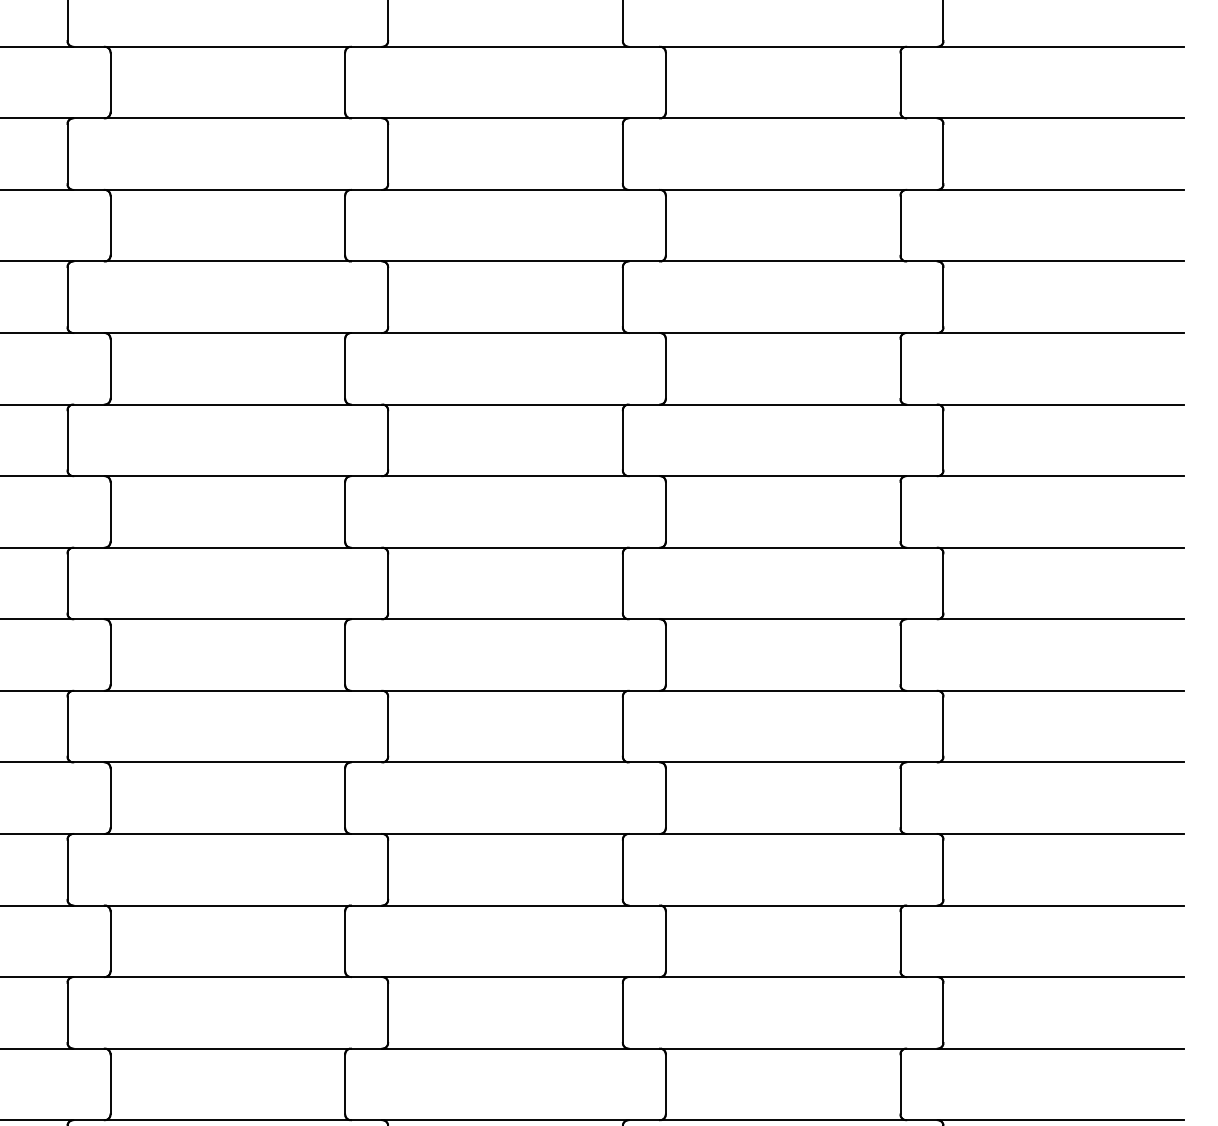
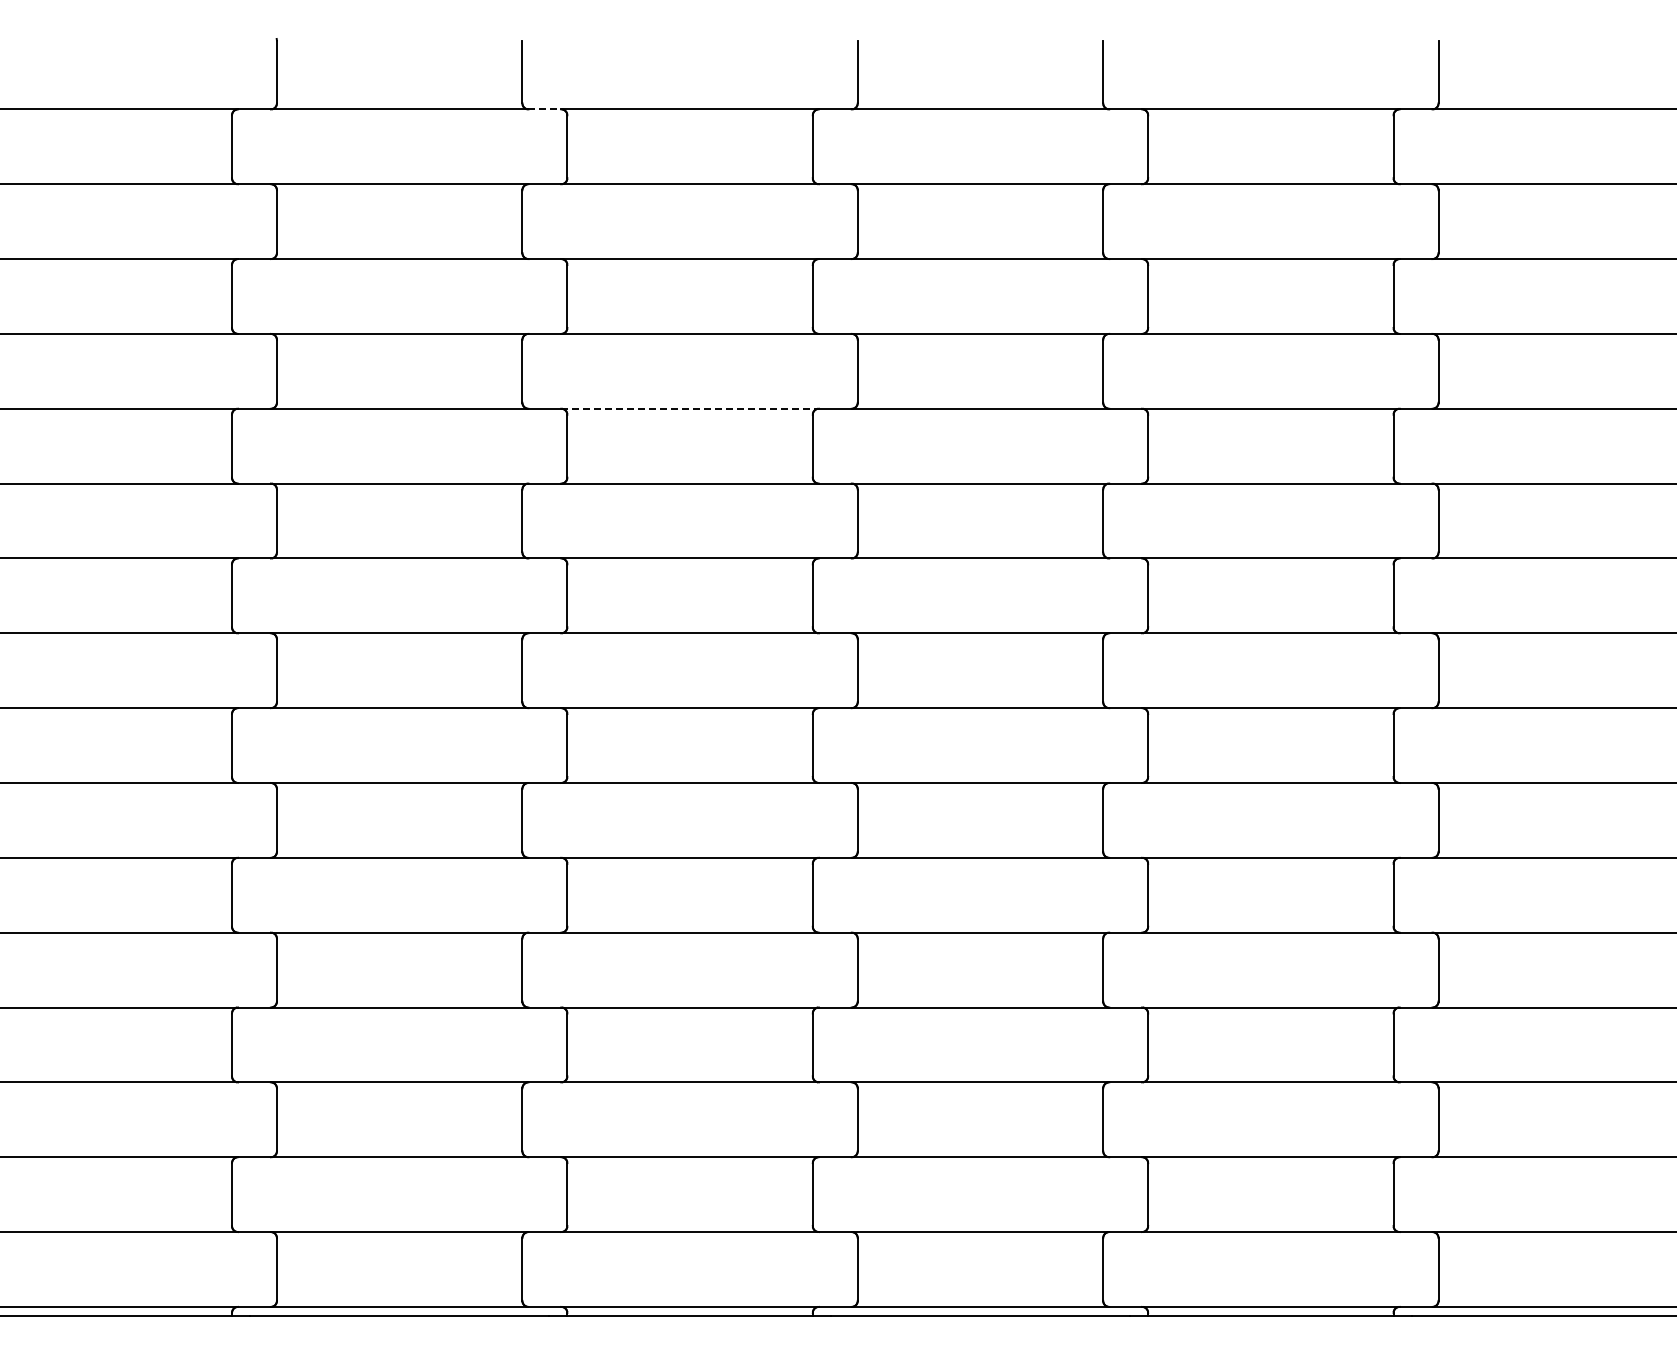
line: (89, 46) -> (545, 109), solid -> dashed
line: (228, 332) -> (690, 408), solid -> dashed

